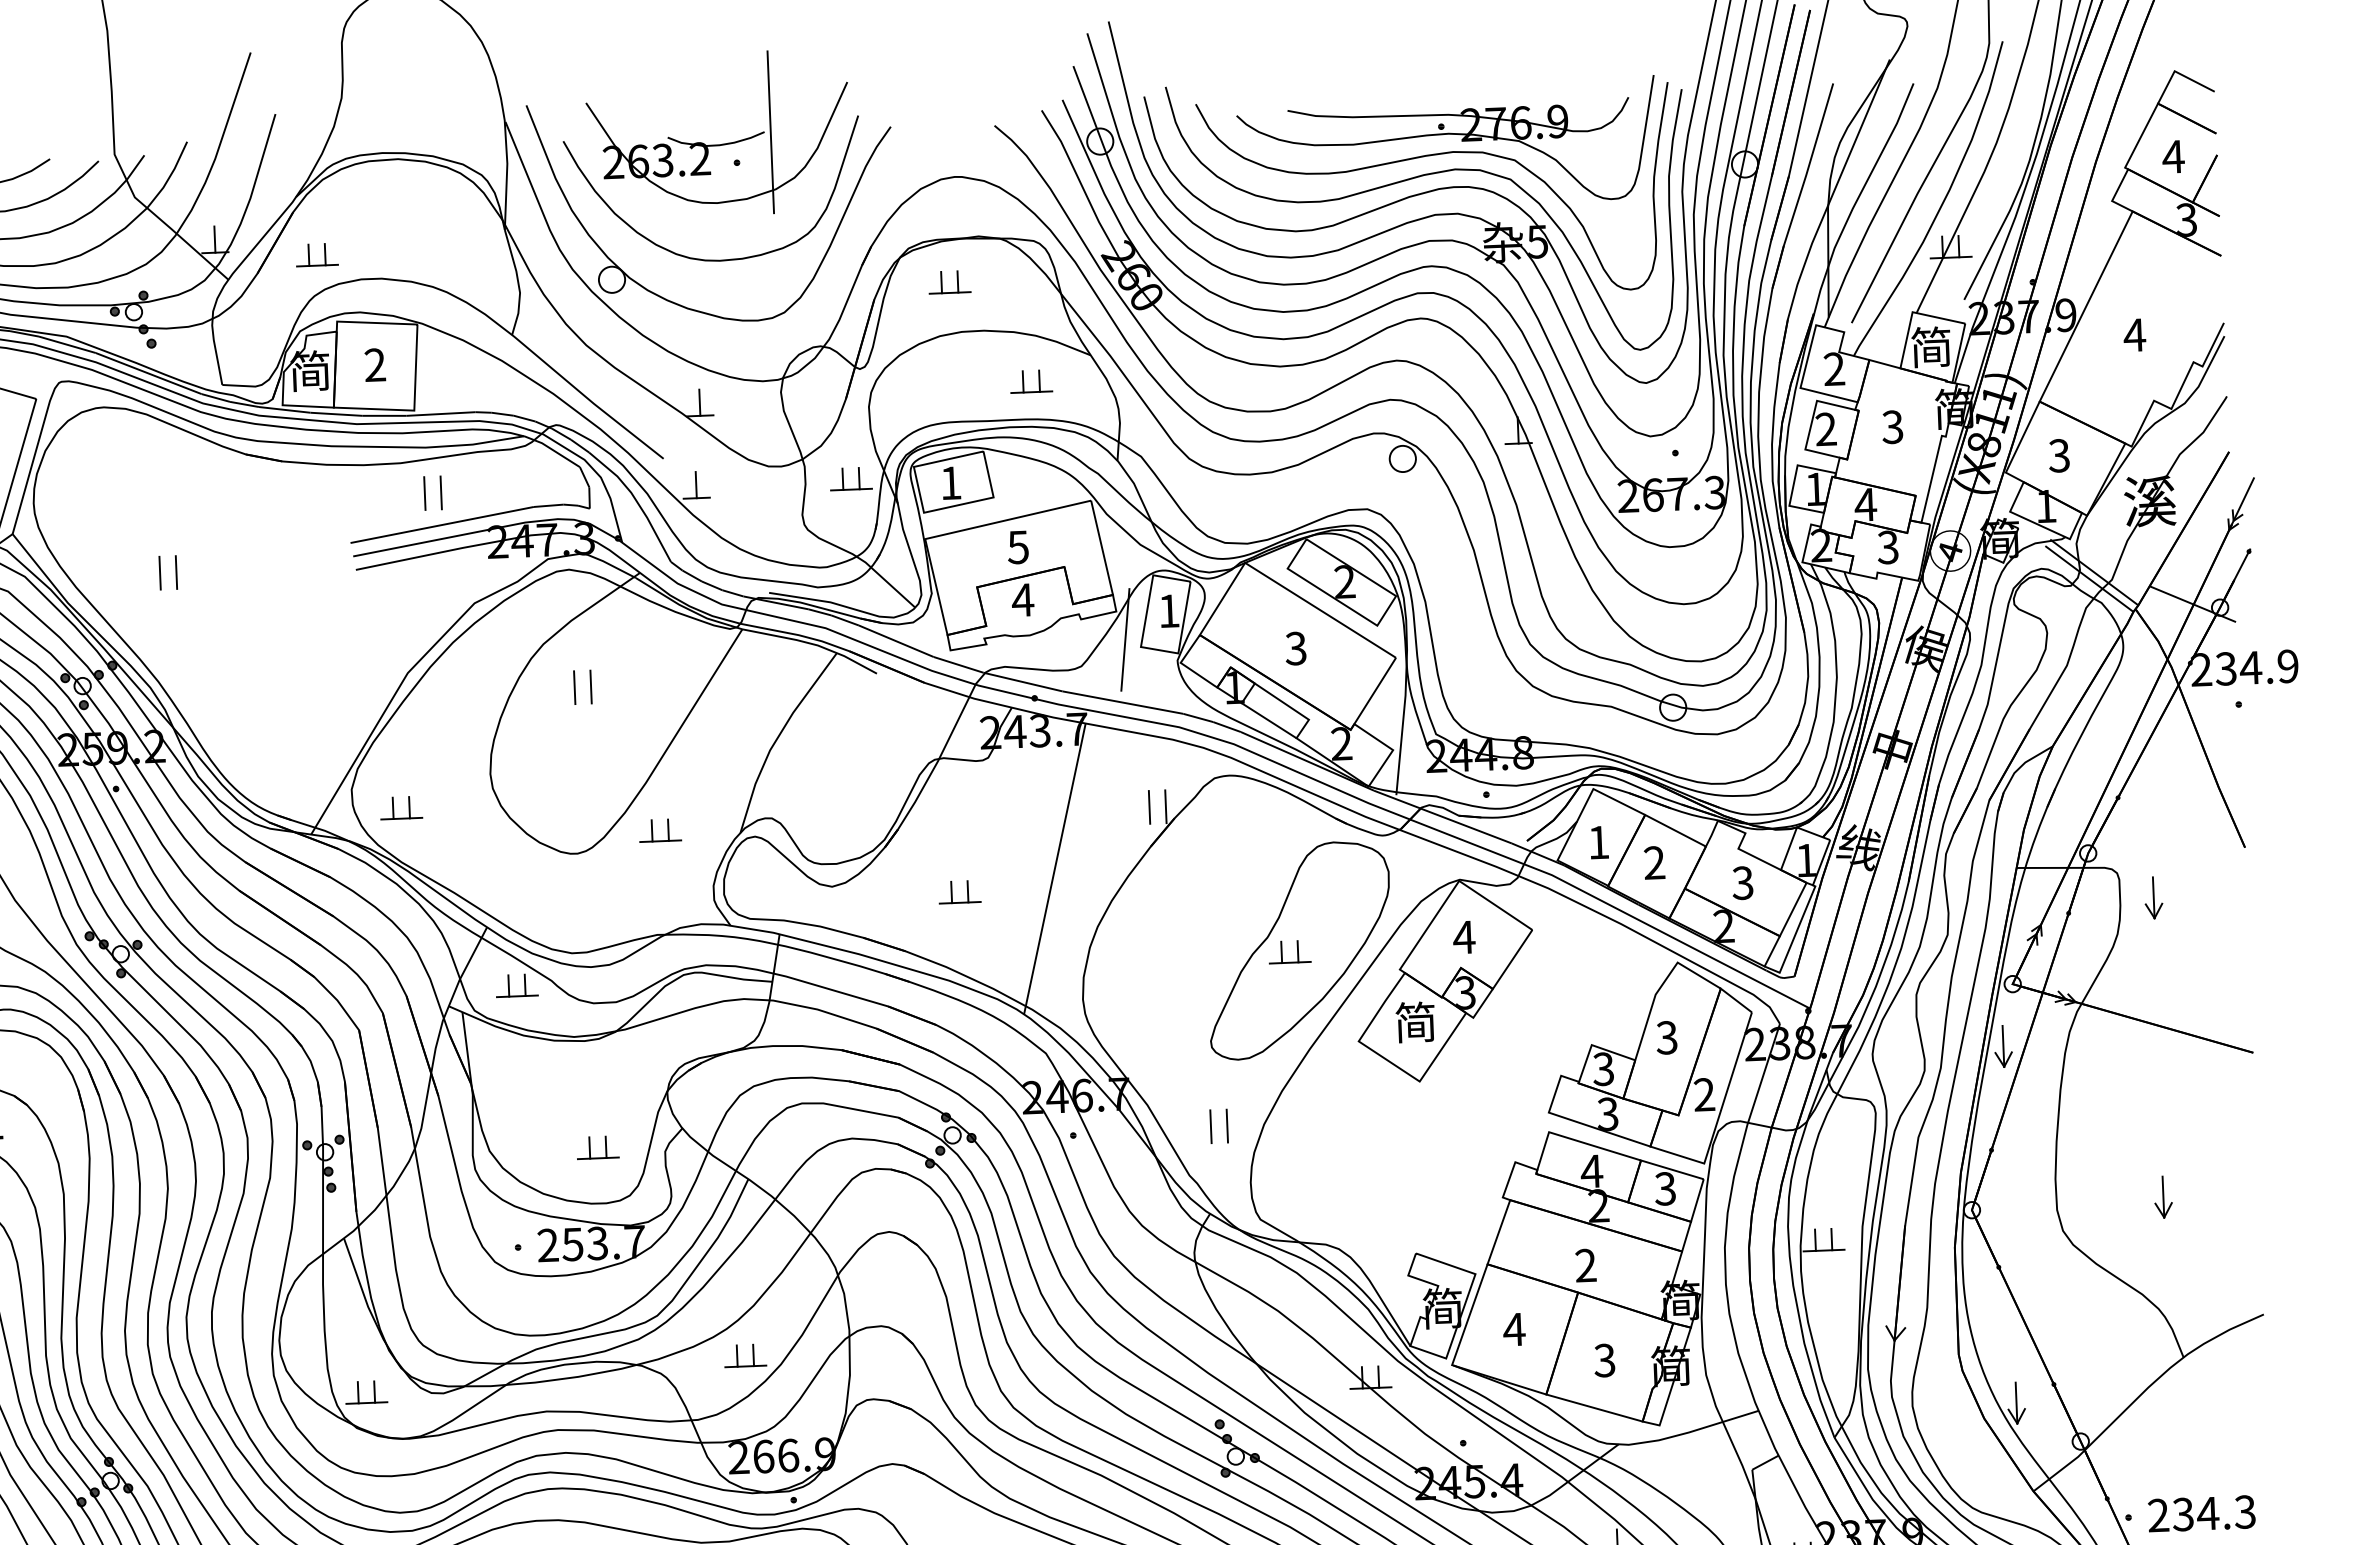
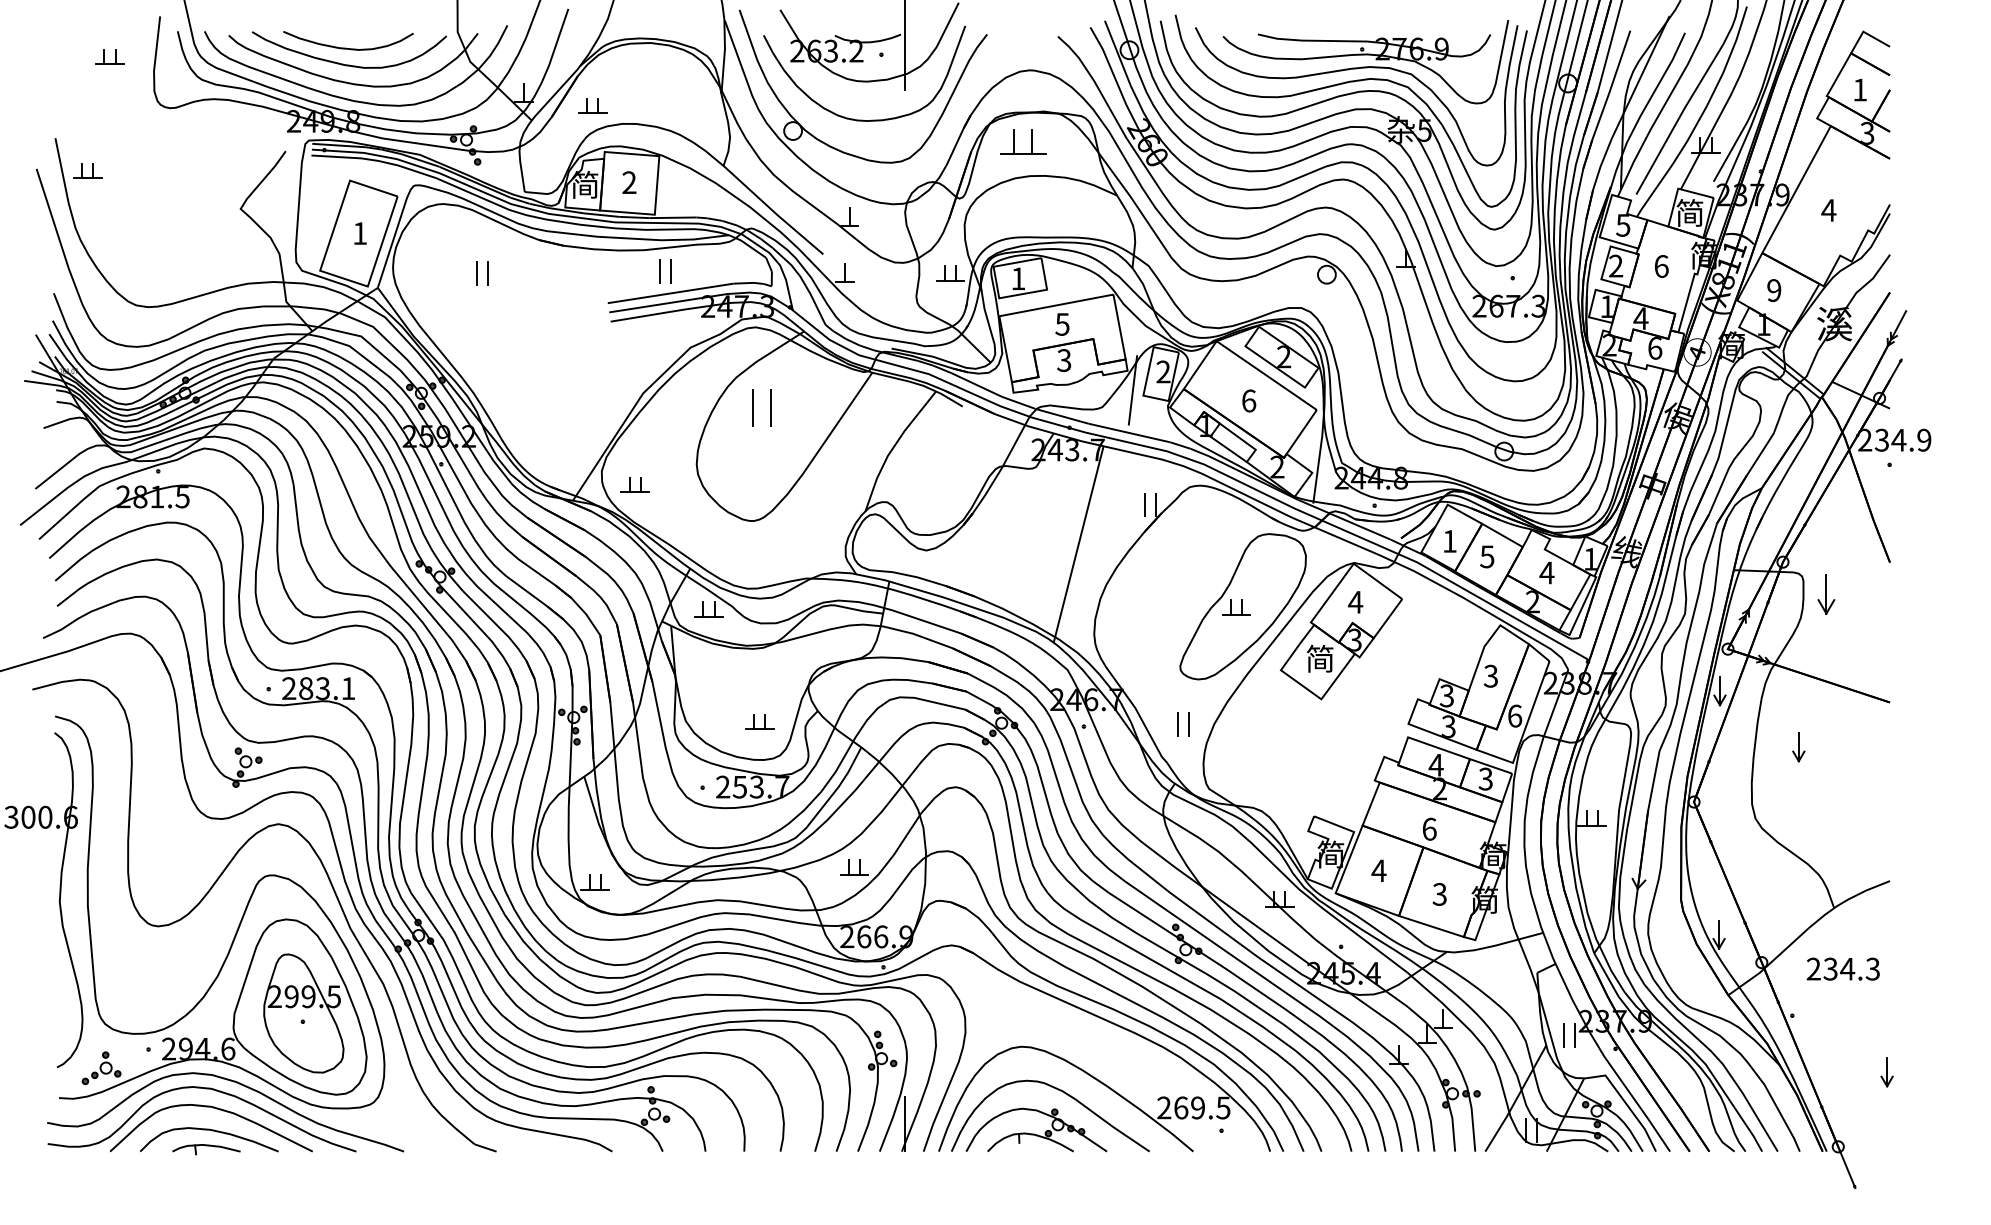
text: (2172, 156) -> (1859, 89), 4 -> 1
part: (948, 281) -> (1022, 141), size x1.6
text: (1834, 367) -> (1623, 224), 2 -> 5
part: (1030, 381) -> (1075, 211), removed
text: (1892, 427) -> (1661, 266), 3 -> 6
text: (2059, 455) -> (1774, 290), 3 -> 9
text: (1887, 546) -> (1654, 347), 3 -> 6
part: (167, 572) -> (482, 273), moved
text: (1021, 600) -> (1063, 360), 4 -> 3
text: (1169, 610) -> (1163, 371), 1 -> 2
text: (1295, 647) -> (1248, 400), 3 -> 6
part: (583, 686) -> (762, 407), size x1.6
part: (659, 830) -> (810, 507), removed
text: (1654, 862) -> (1487, 556), 2 -> 5
text: (1742, 882) -> (1546, 572), 3 -> 4
part: (958, 891) -> (1012, 557), removed
part: (2153, 898) -> (1826, 594), size x1.4
text: (1705, 1093) -> (1515, 715), 2 -> 6
part: (2162, 1197) -> (1798, 747), moved
text: (1585, 1264) -> (1429, 828), 2 -> 6
text: (2200, 1512) -> (1842, 968), moved

